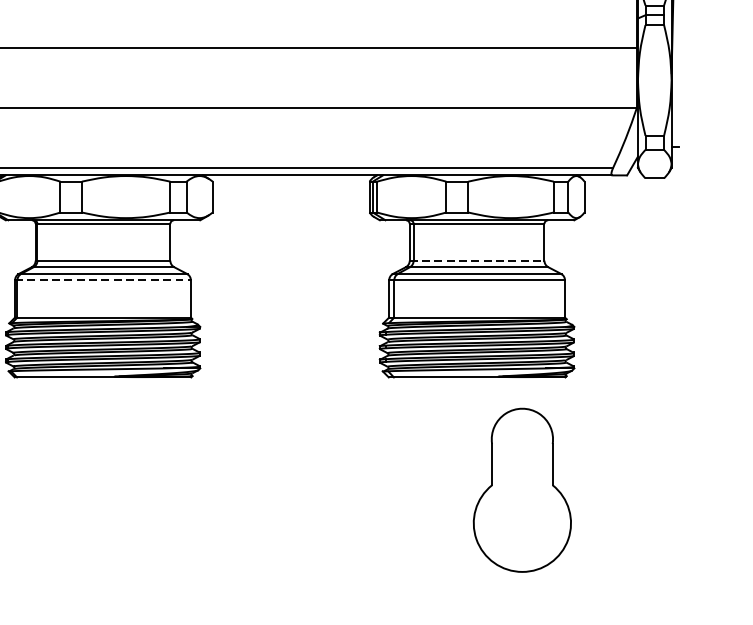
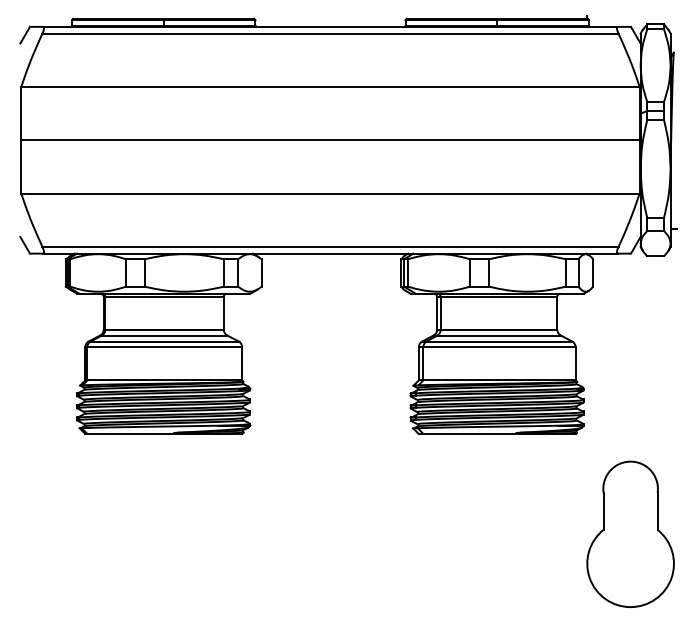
line: (477, 260) -> (497, 329), dashed -> solid
line: (103, 280) -> (164, 347), dashed -> solid
part: (522, 489) -> (630, 533), moved

